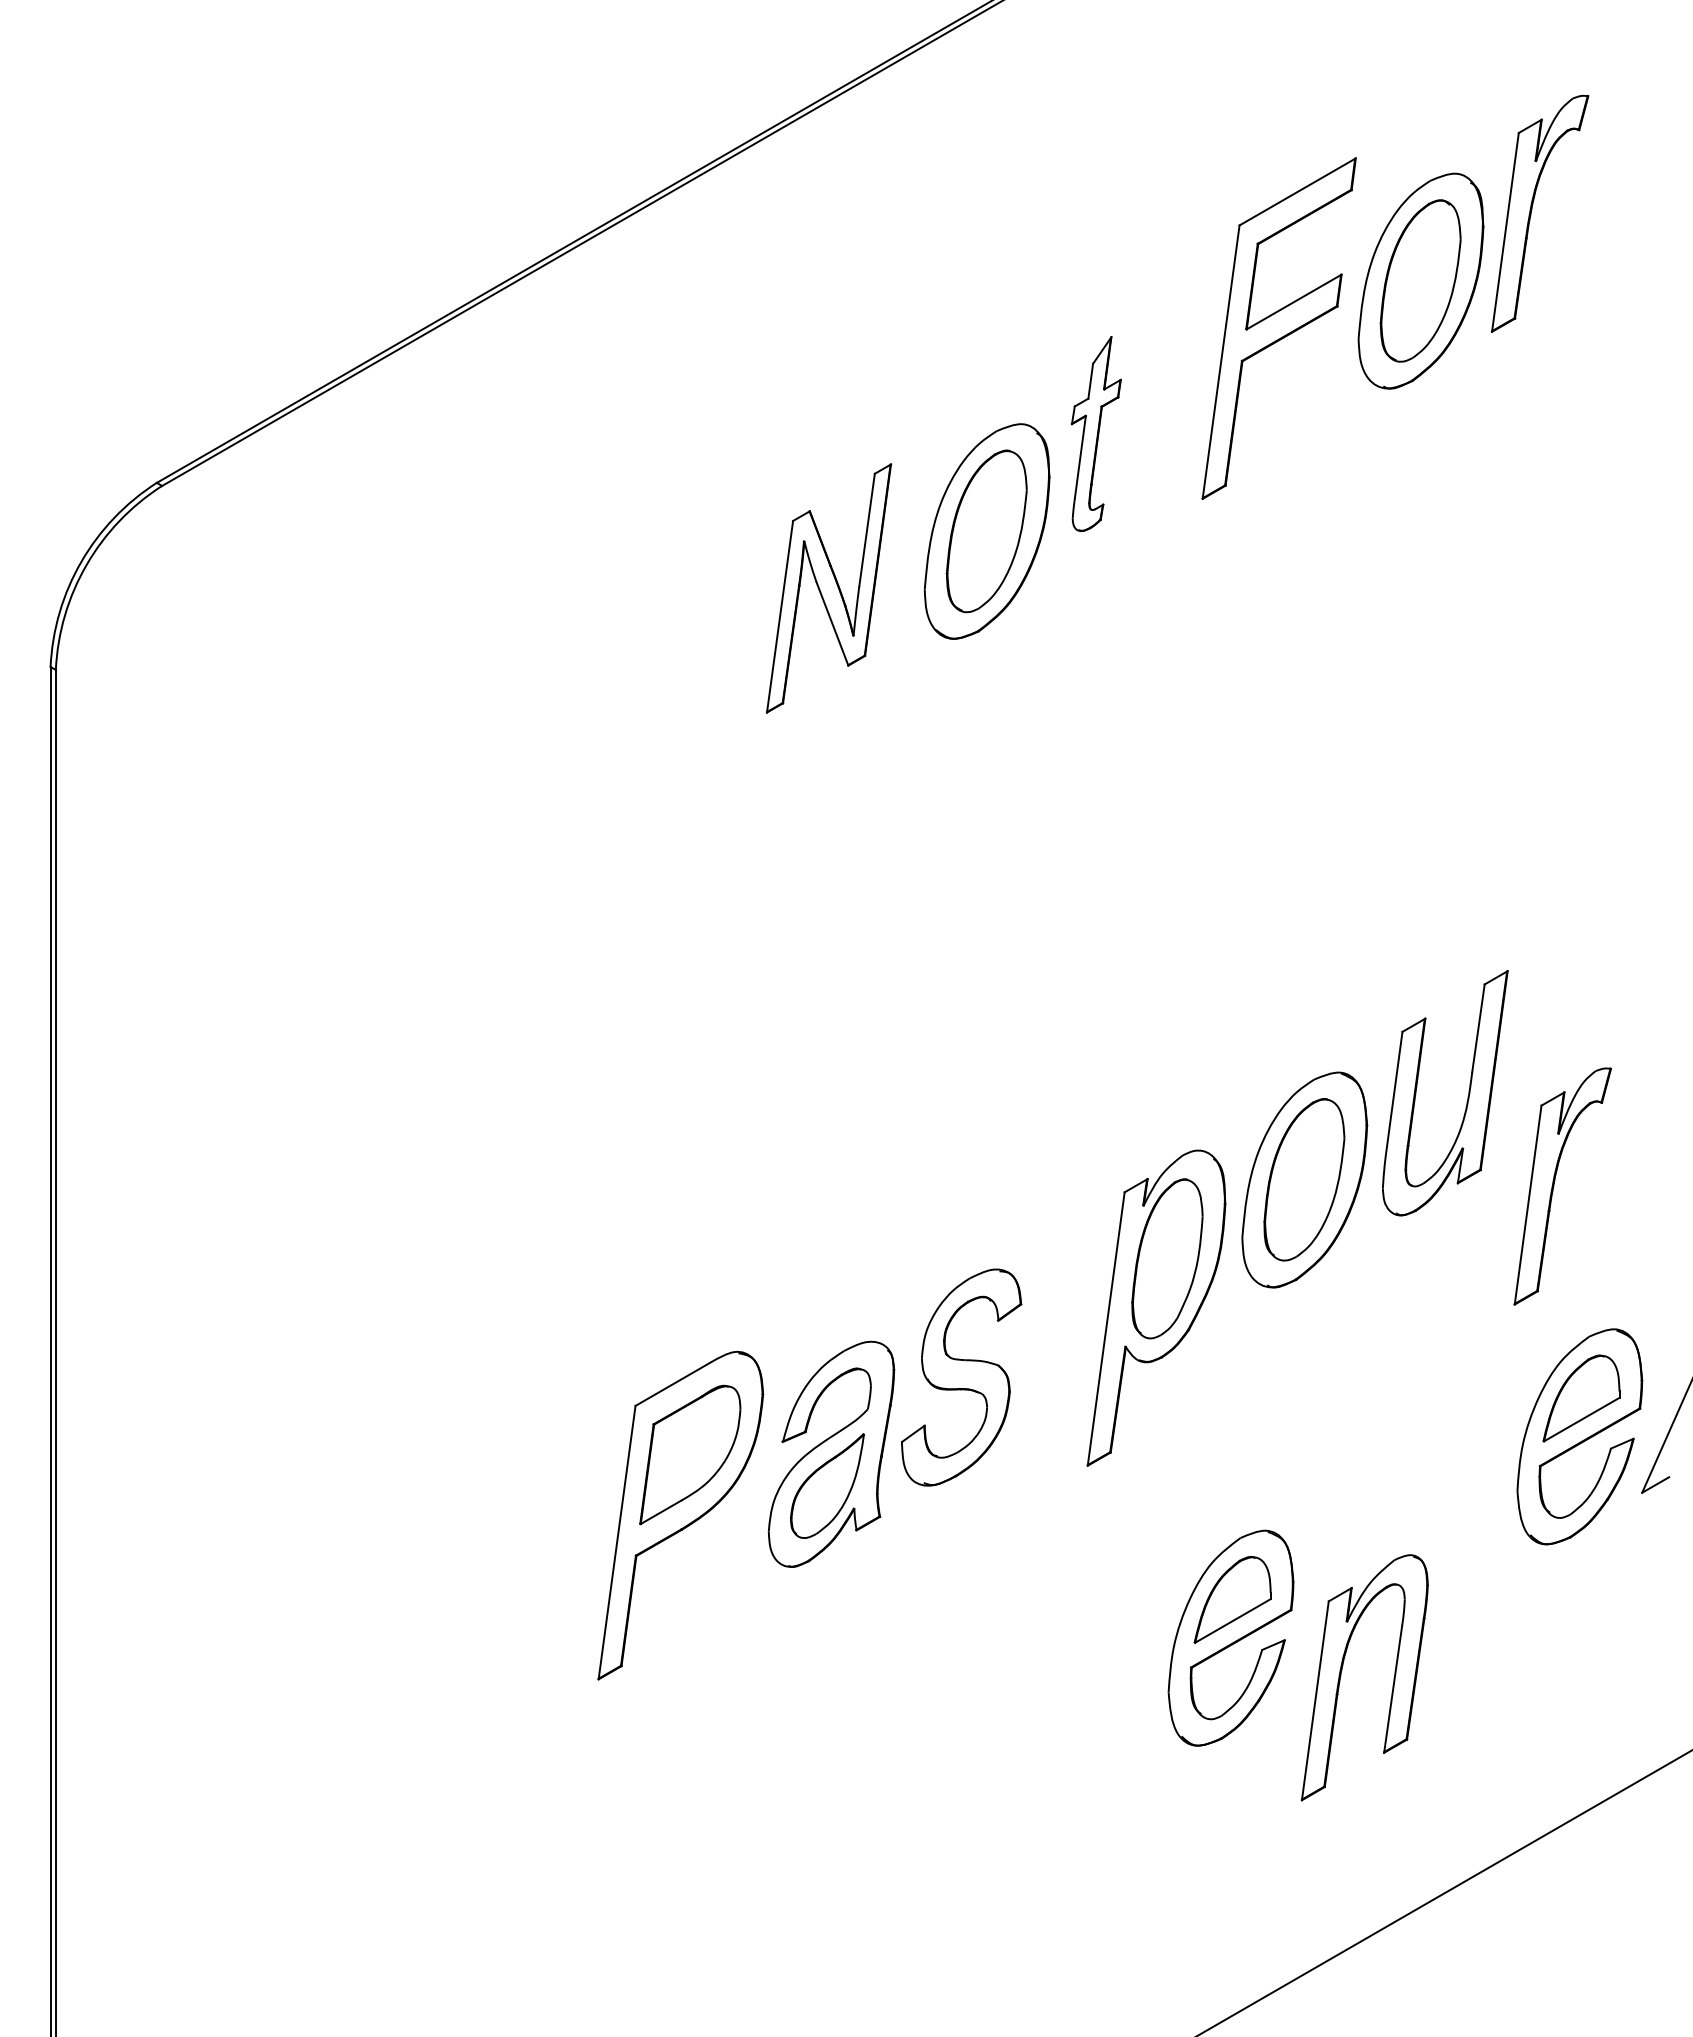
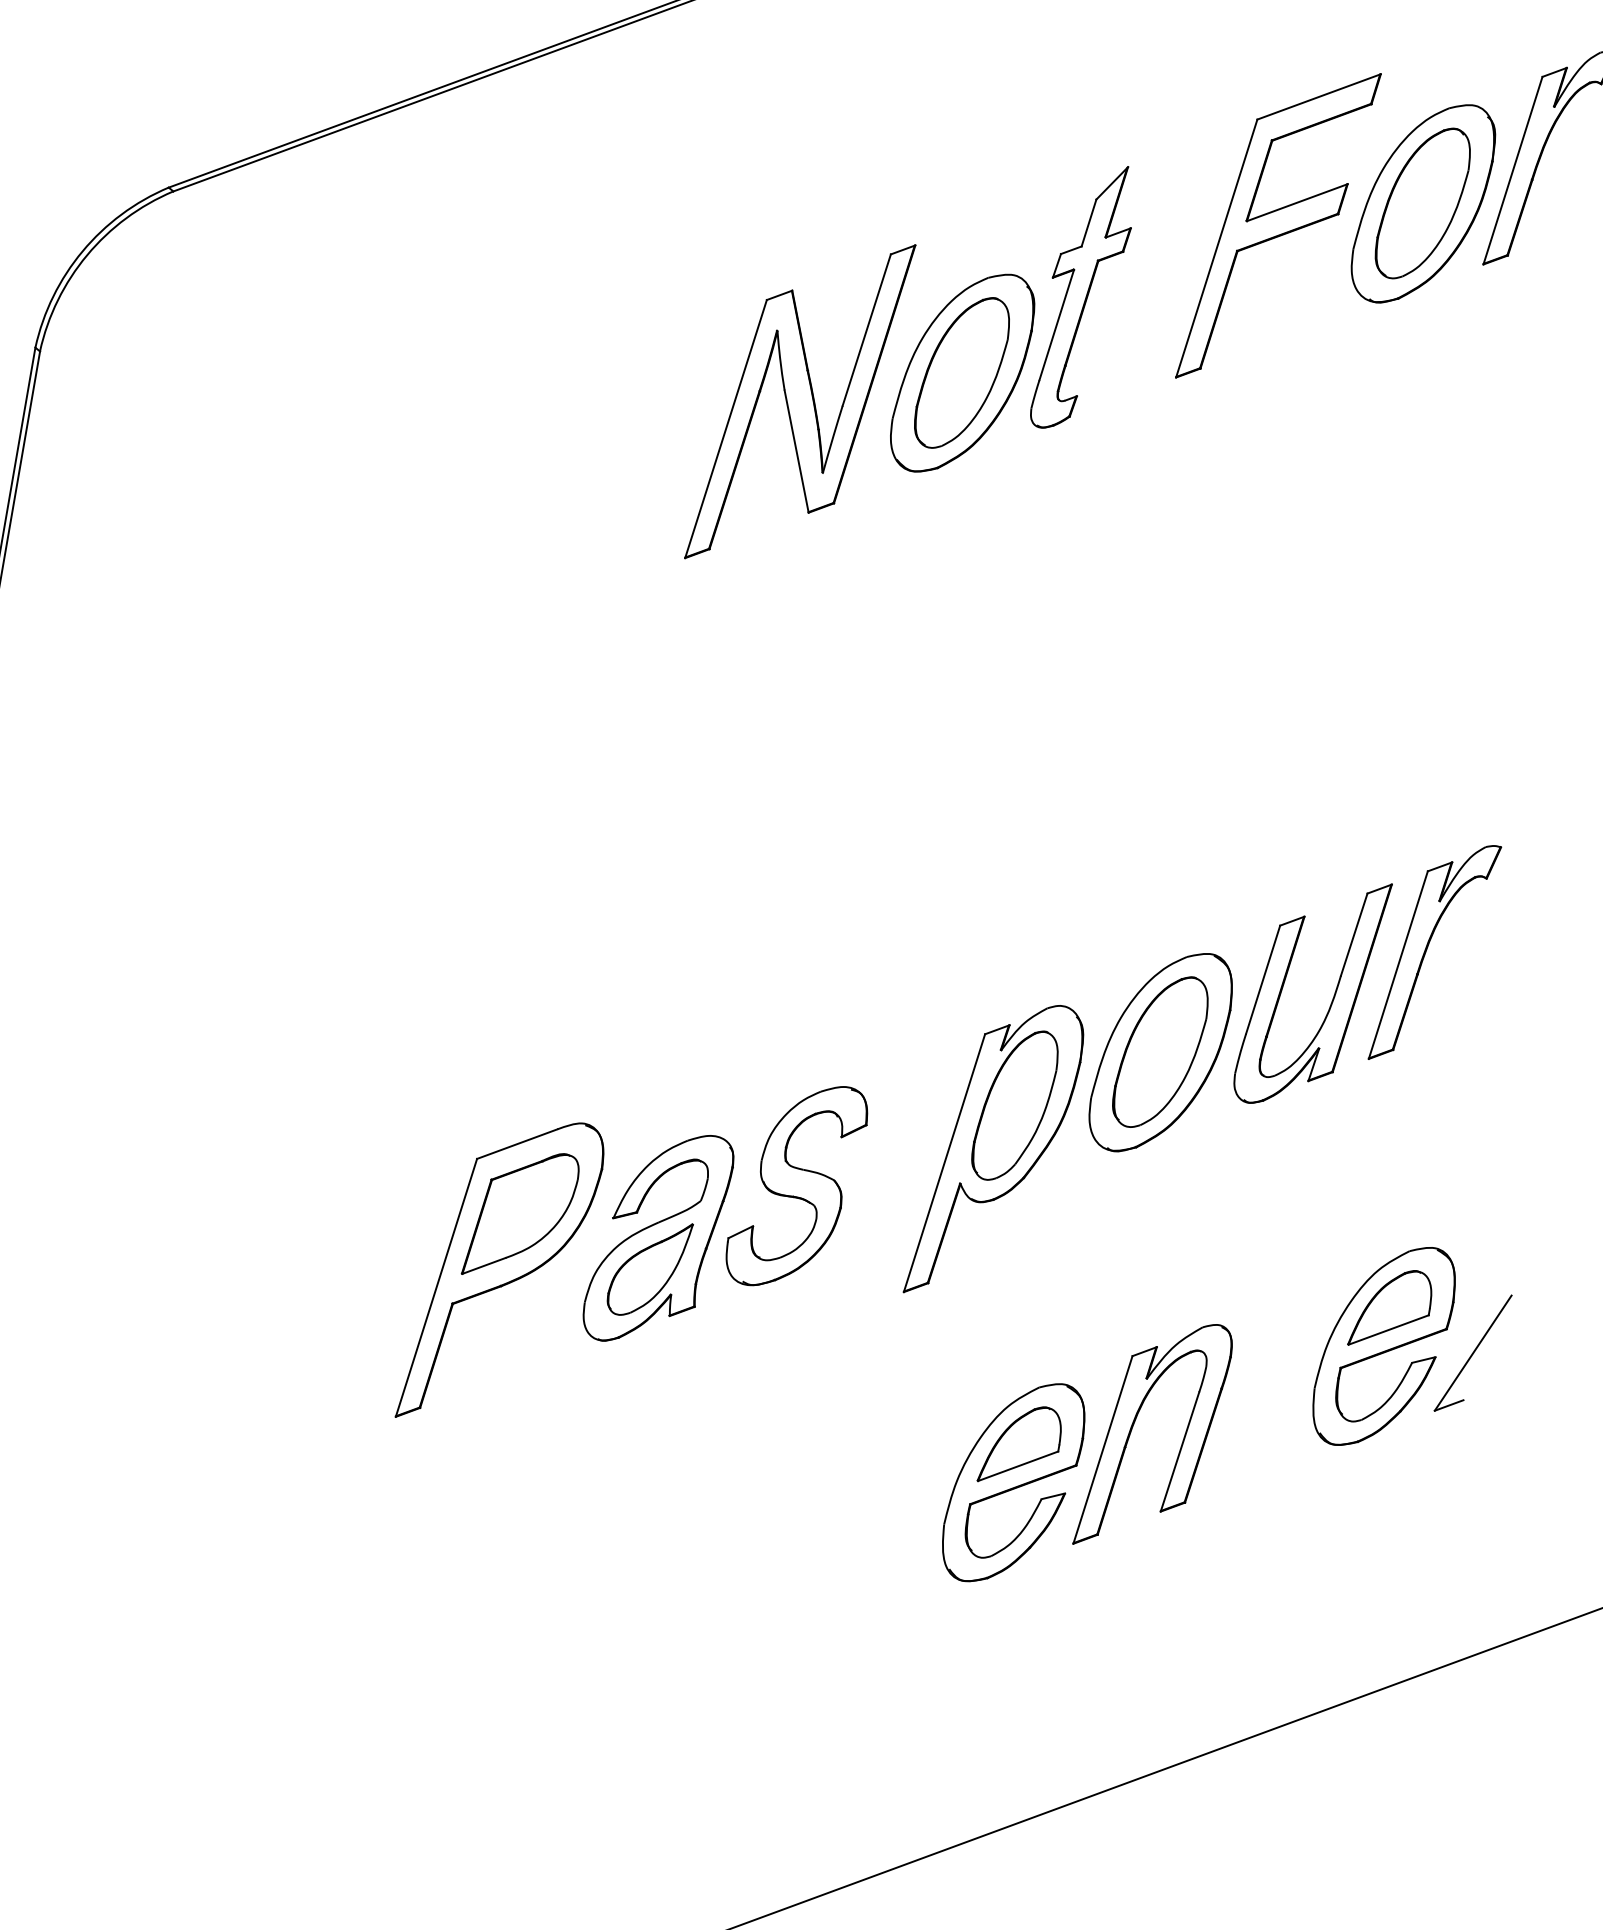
part: (1096, 433) -> (1084, 296), size x1.43
part: (828, 588) -> (799, 401), size x1.43
part: (1554, 1186) -> (1426, 951), moved
part: (1341, 1676) -> (1132, 1430), moved

